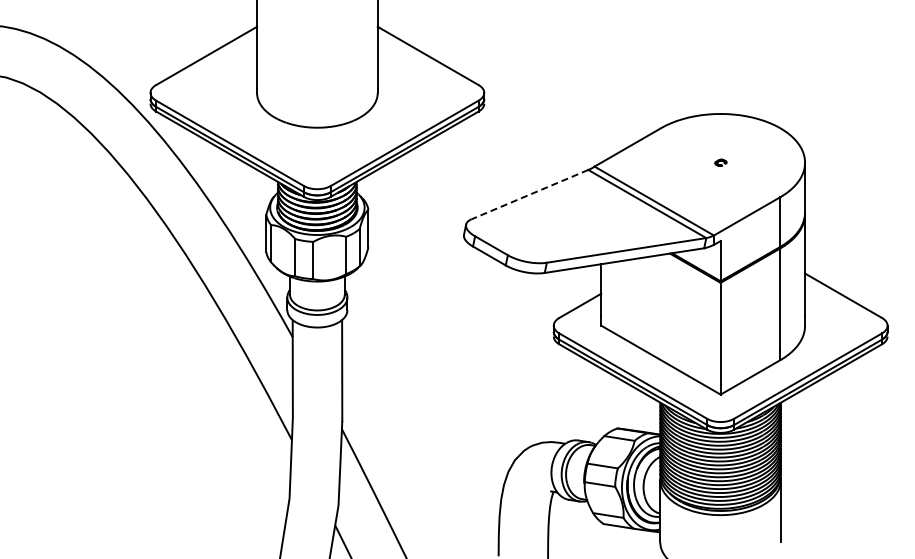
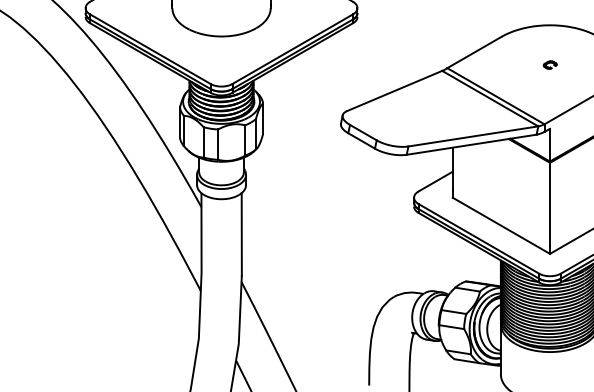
part: (720, 162) -> (549, 64), size x1.43
line: (529, 194) -> (394, 90), dashed -> solid

